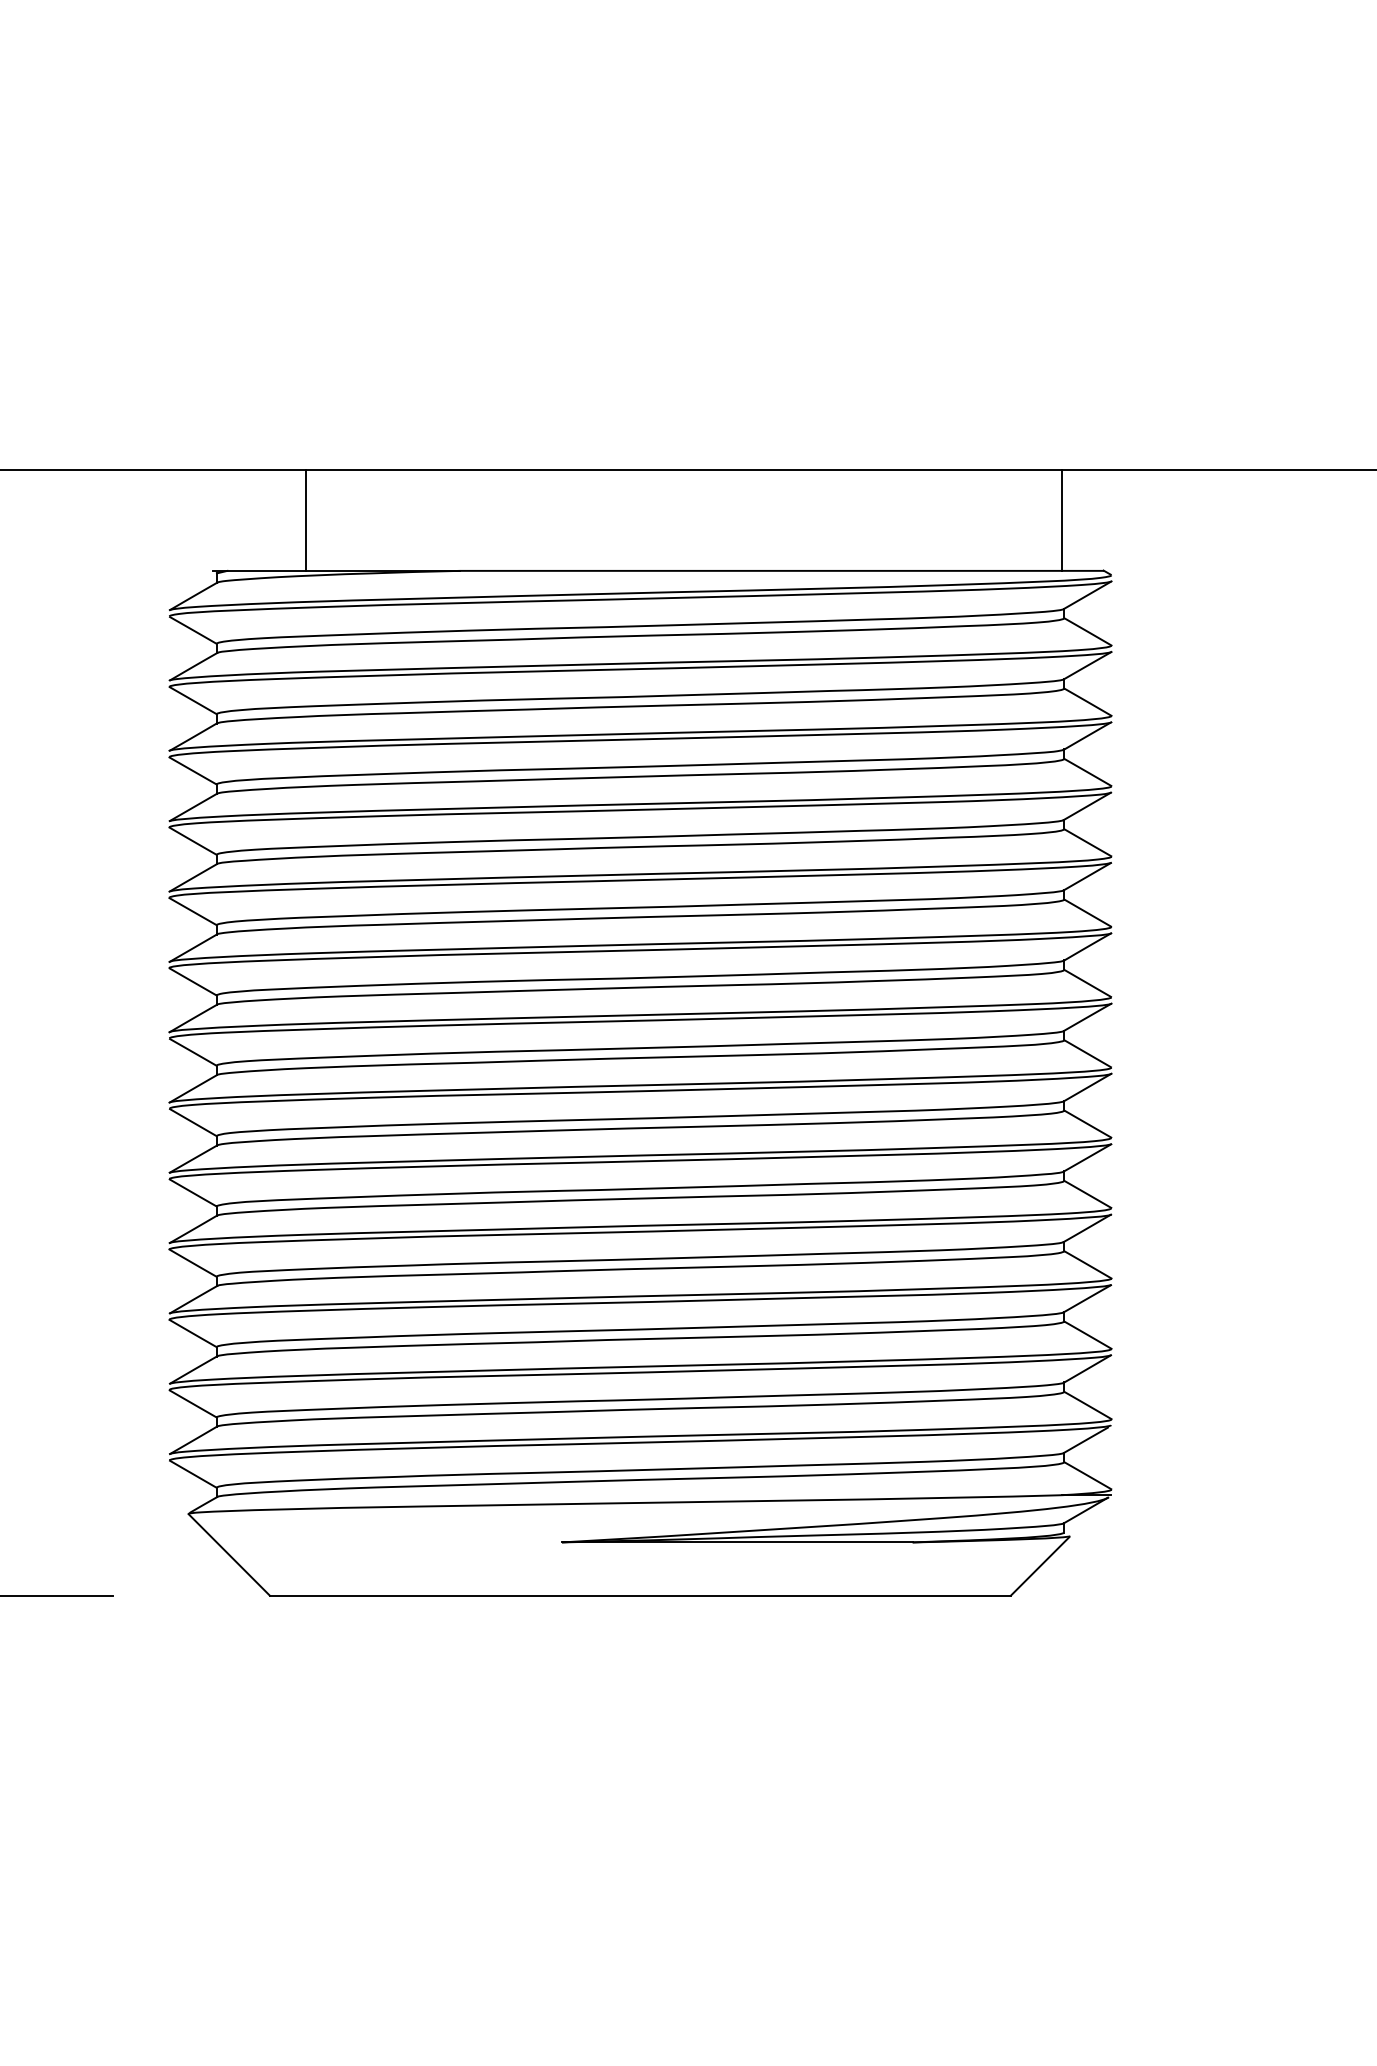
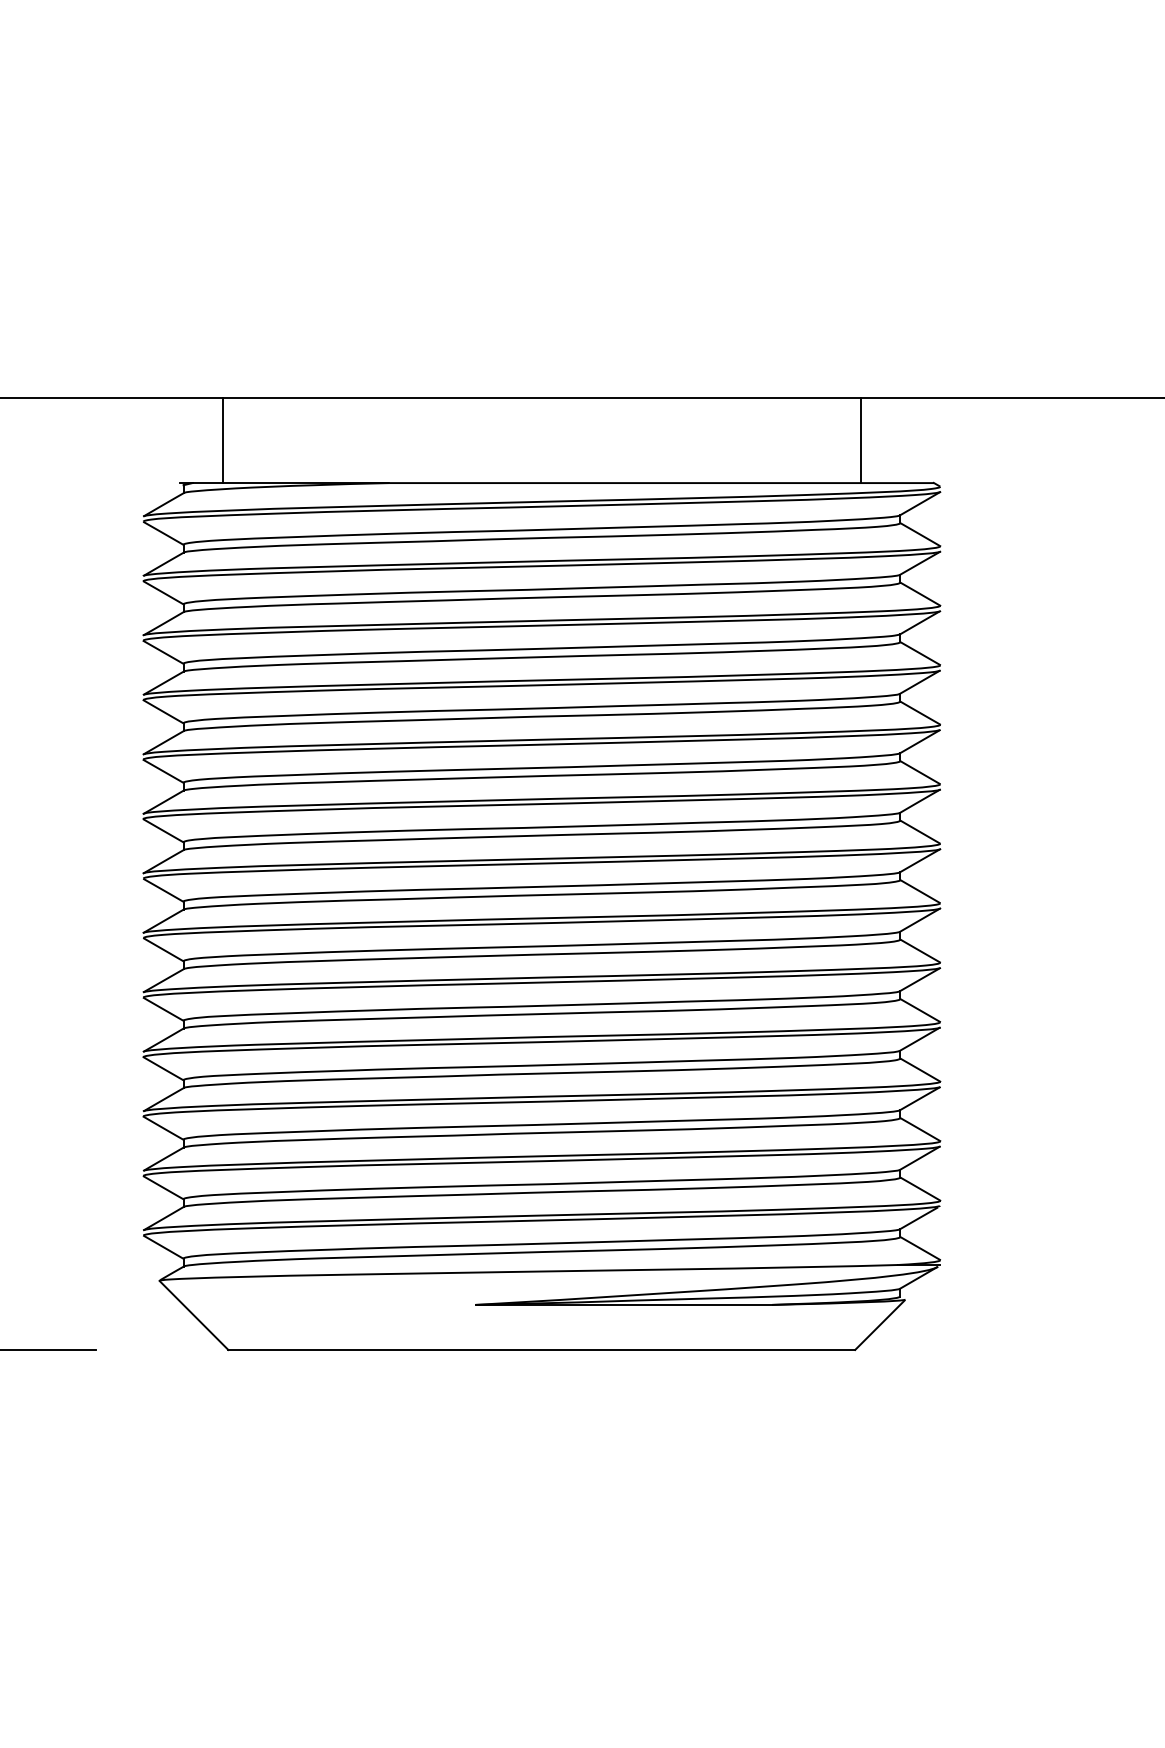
line: (305, 520) -> (222, 440), moved
line: (1062, 520) -> (860, 440), moved

